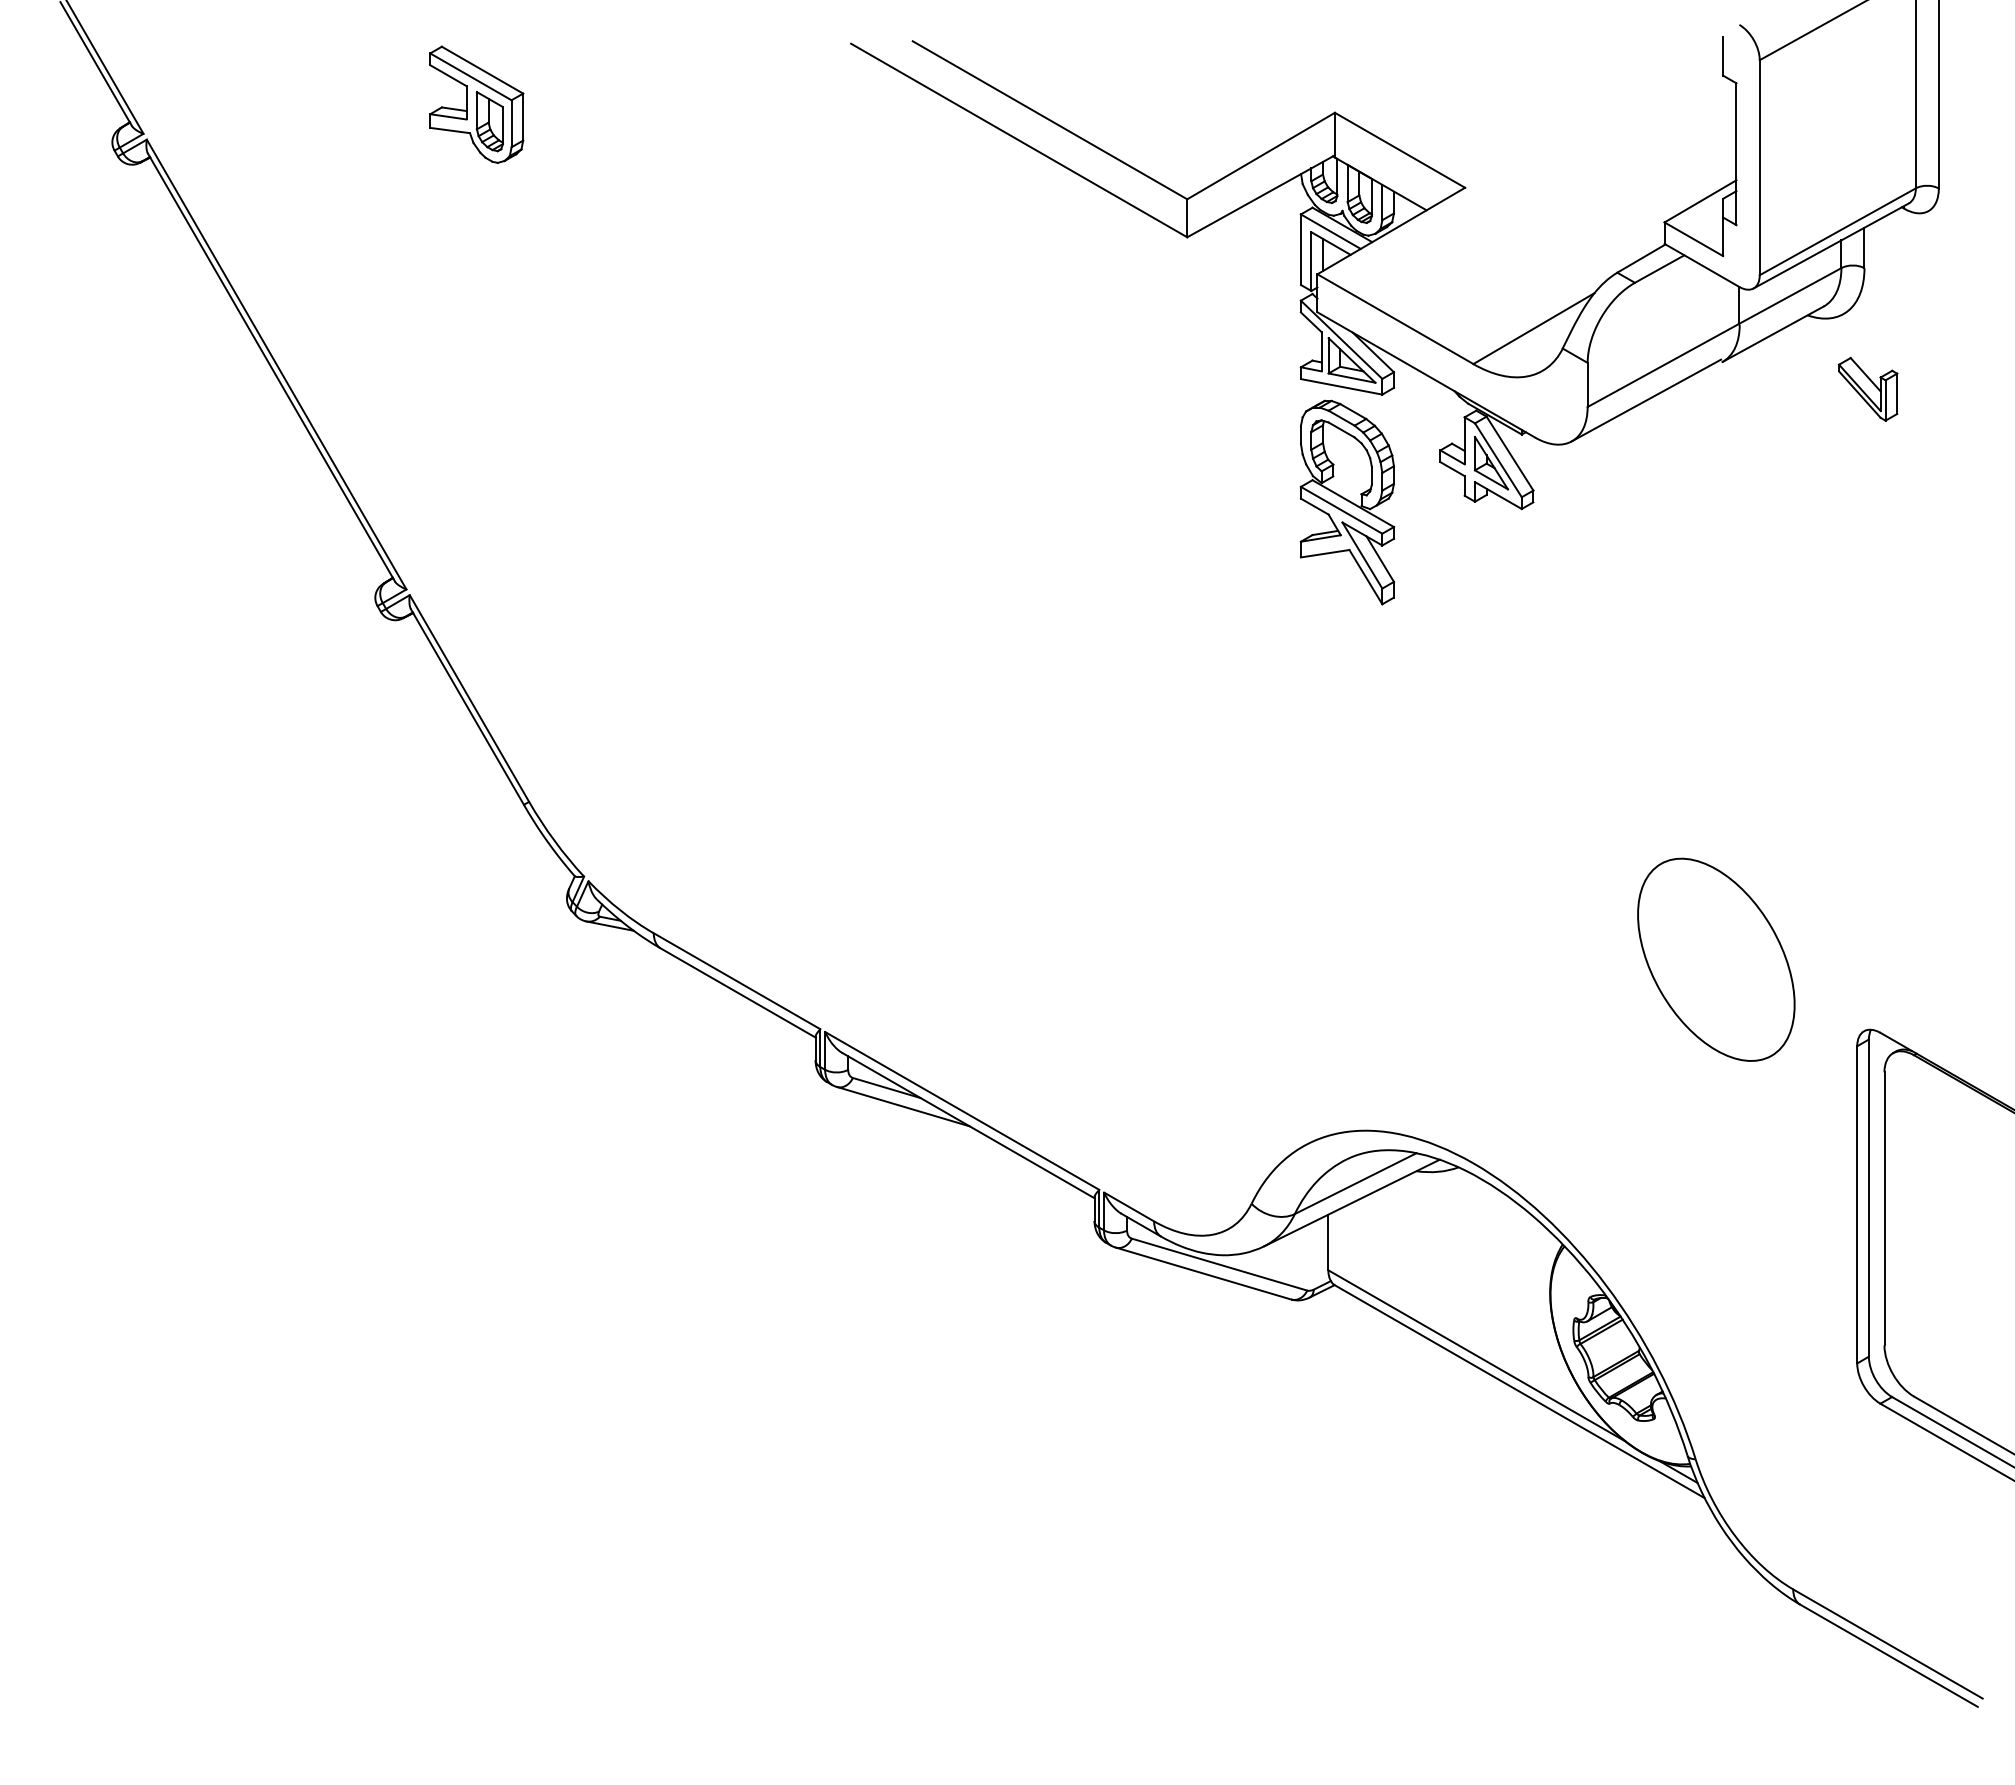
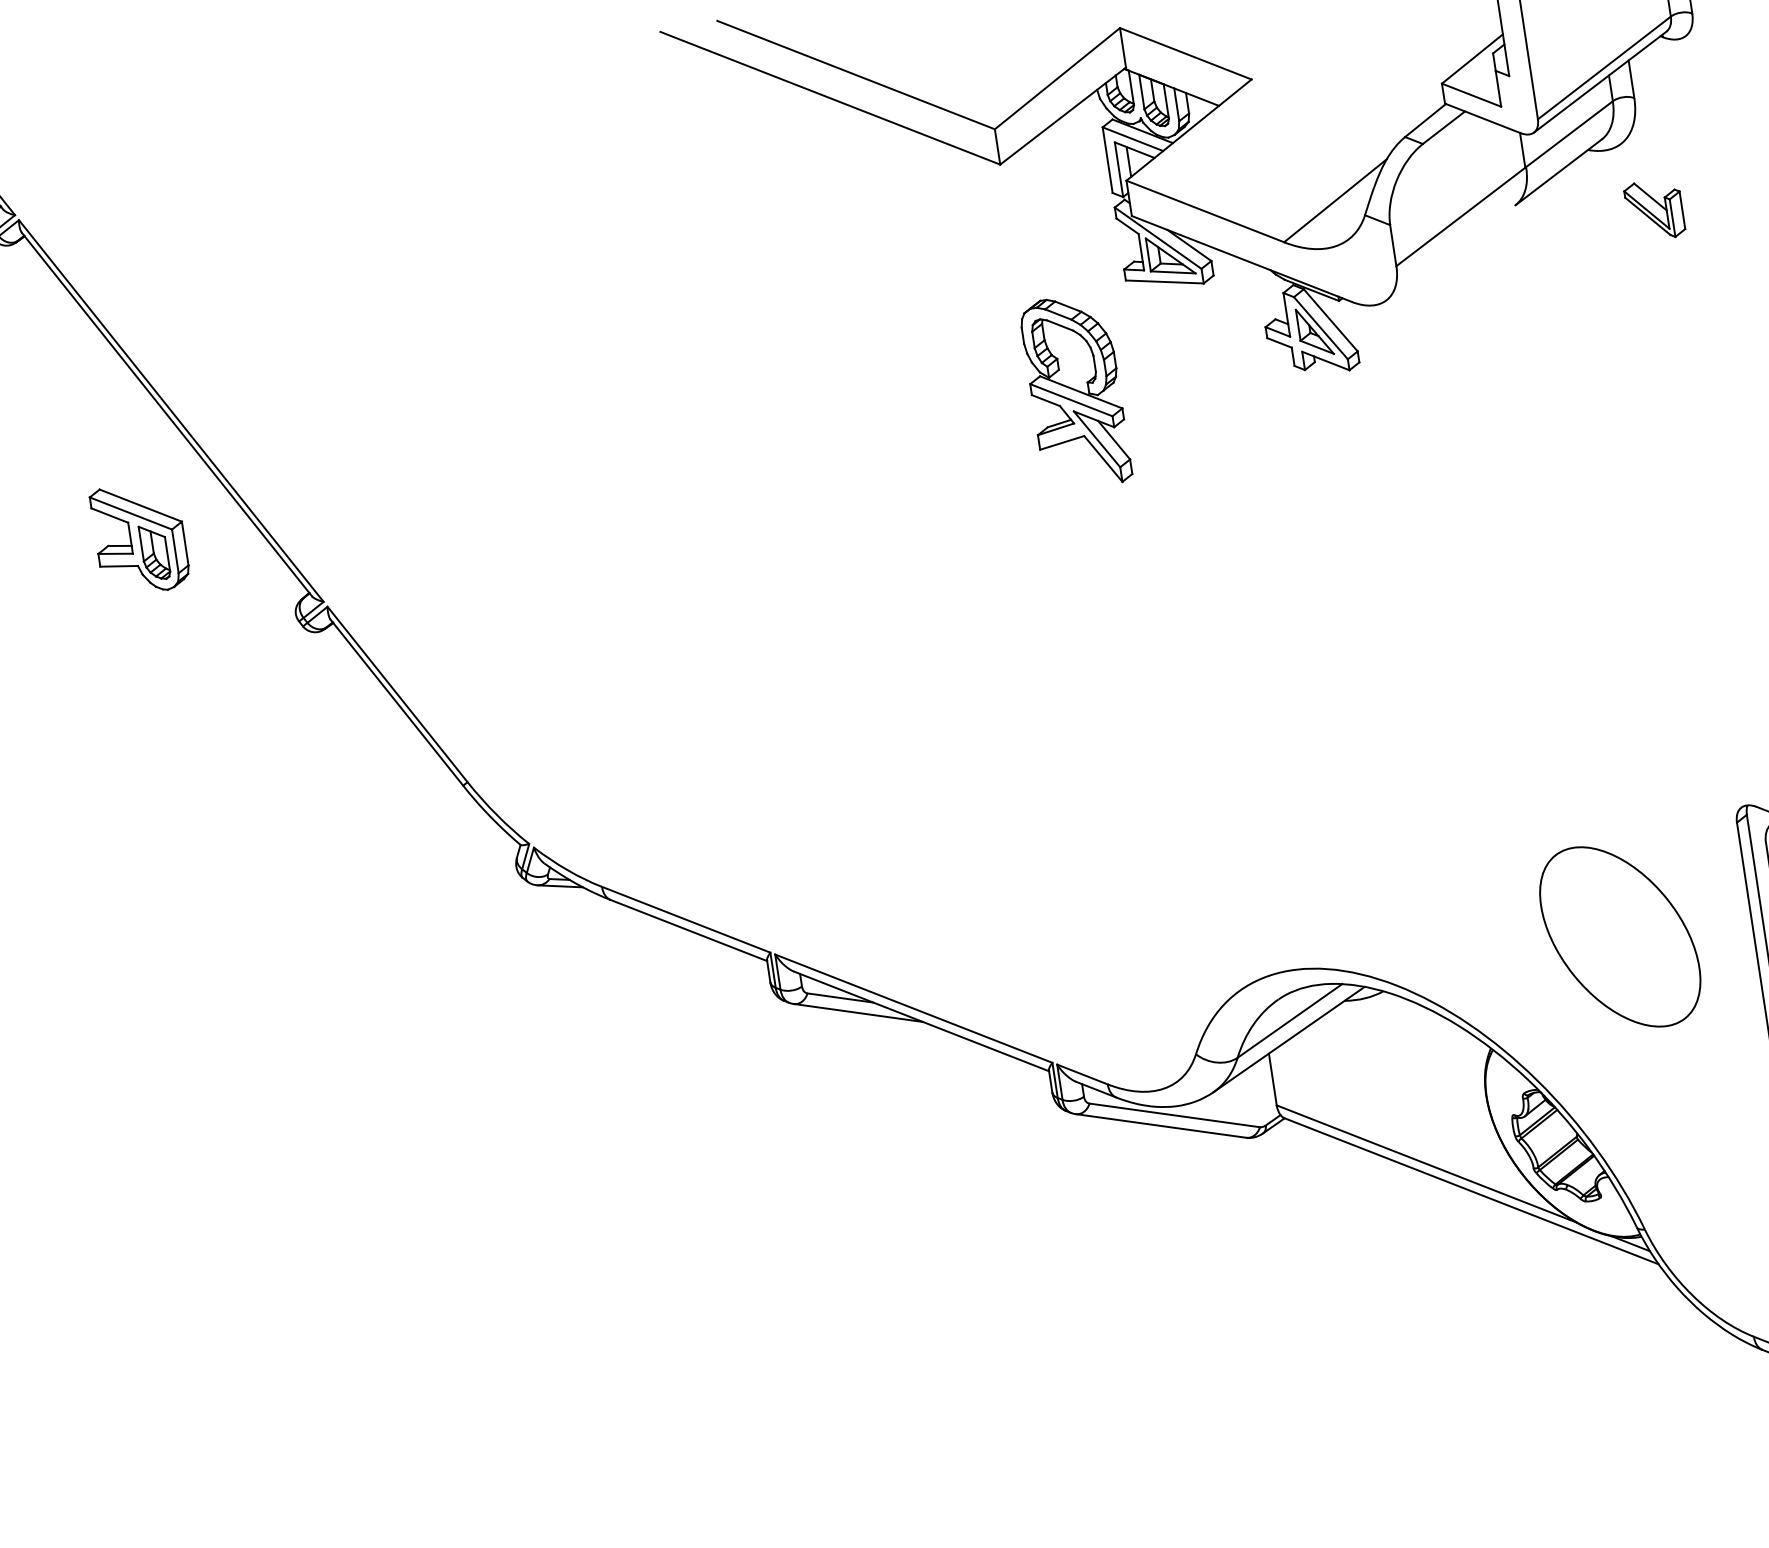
part: (476, 104) -> (140, 538), moved
line: (1646, 400) -> (1450, 251), removed
part: (1347, 502) -> (1075, 392), moved
part: (1716, 959) -> (1620, 936), moved

